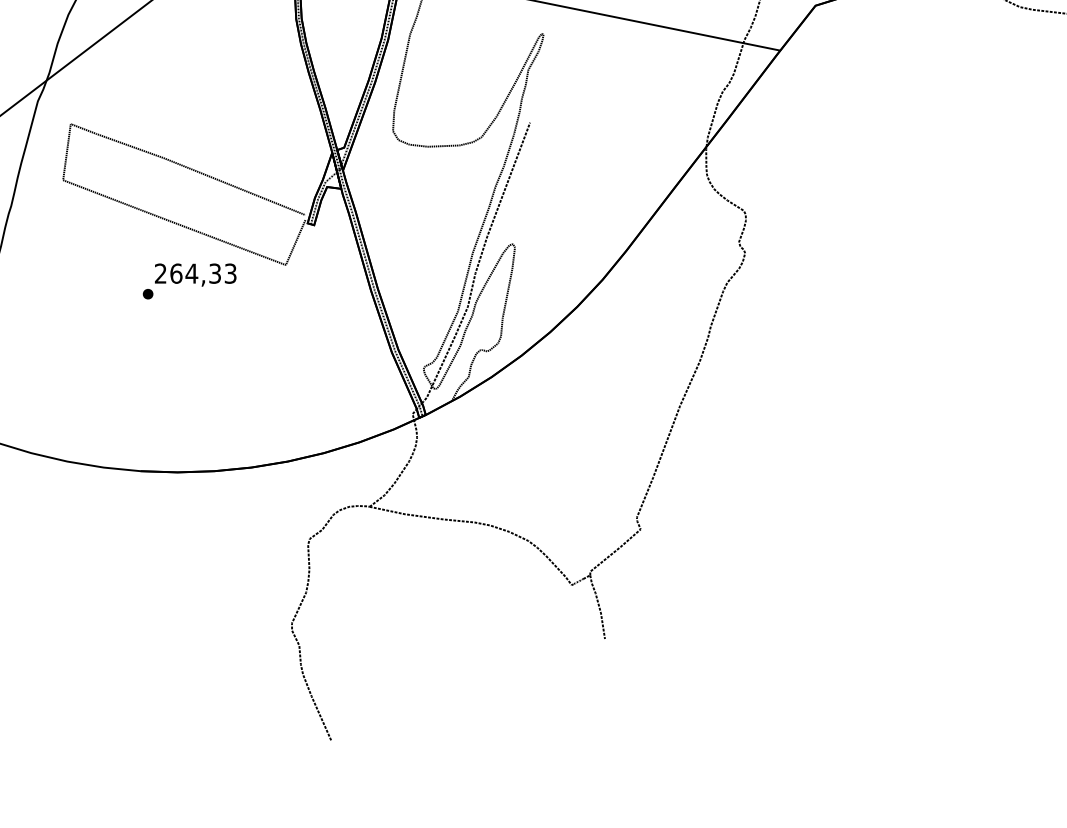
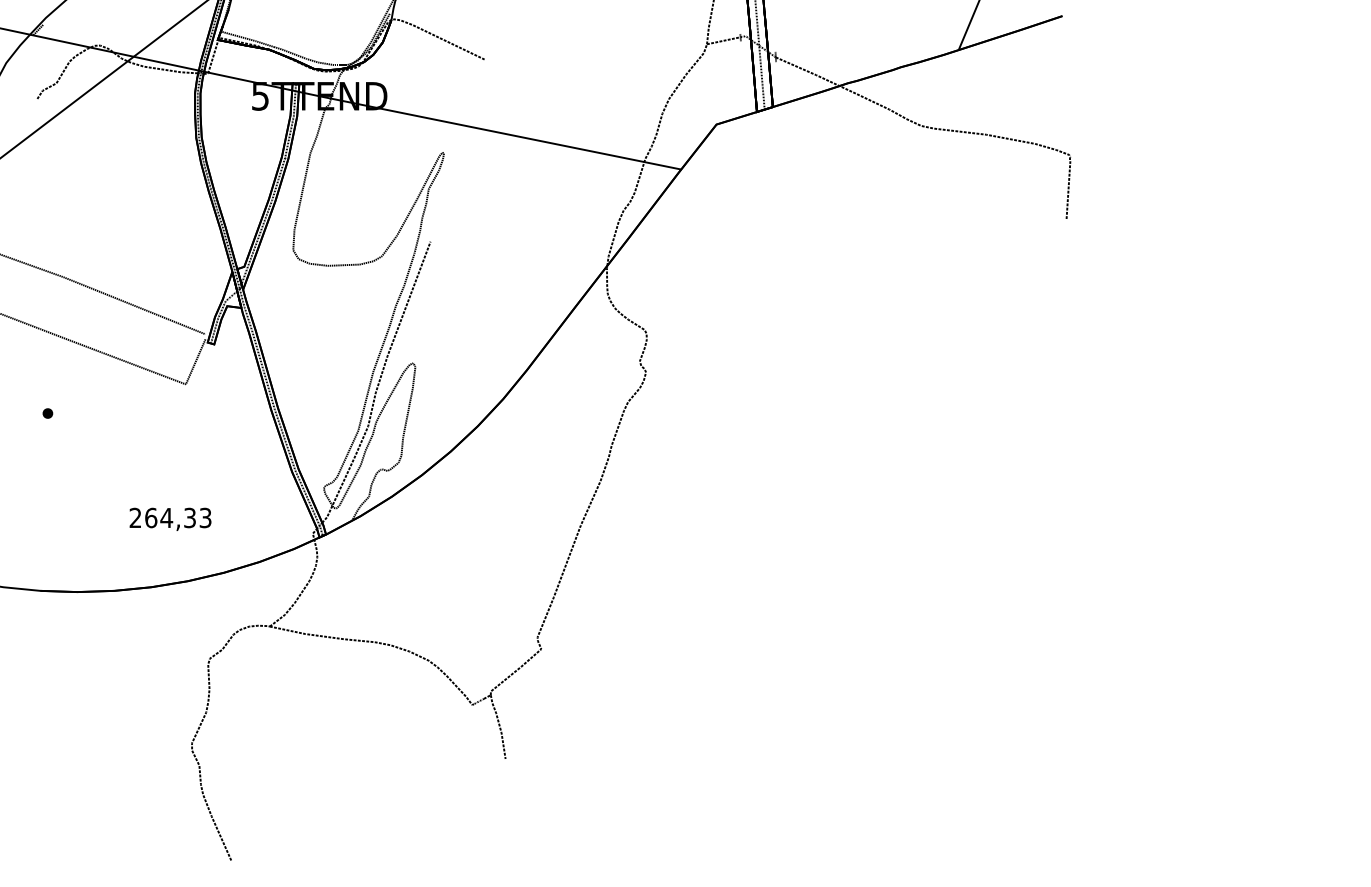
text: (195, 274) -> (170, 518), moved

